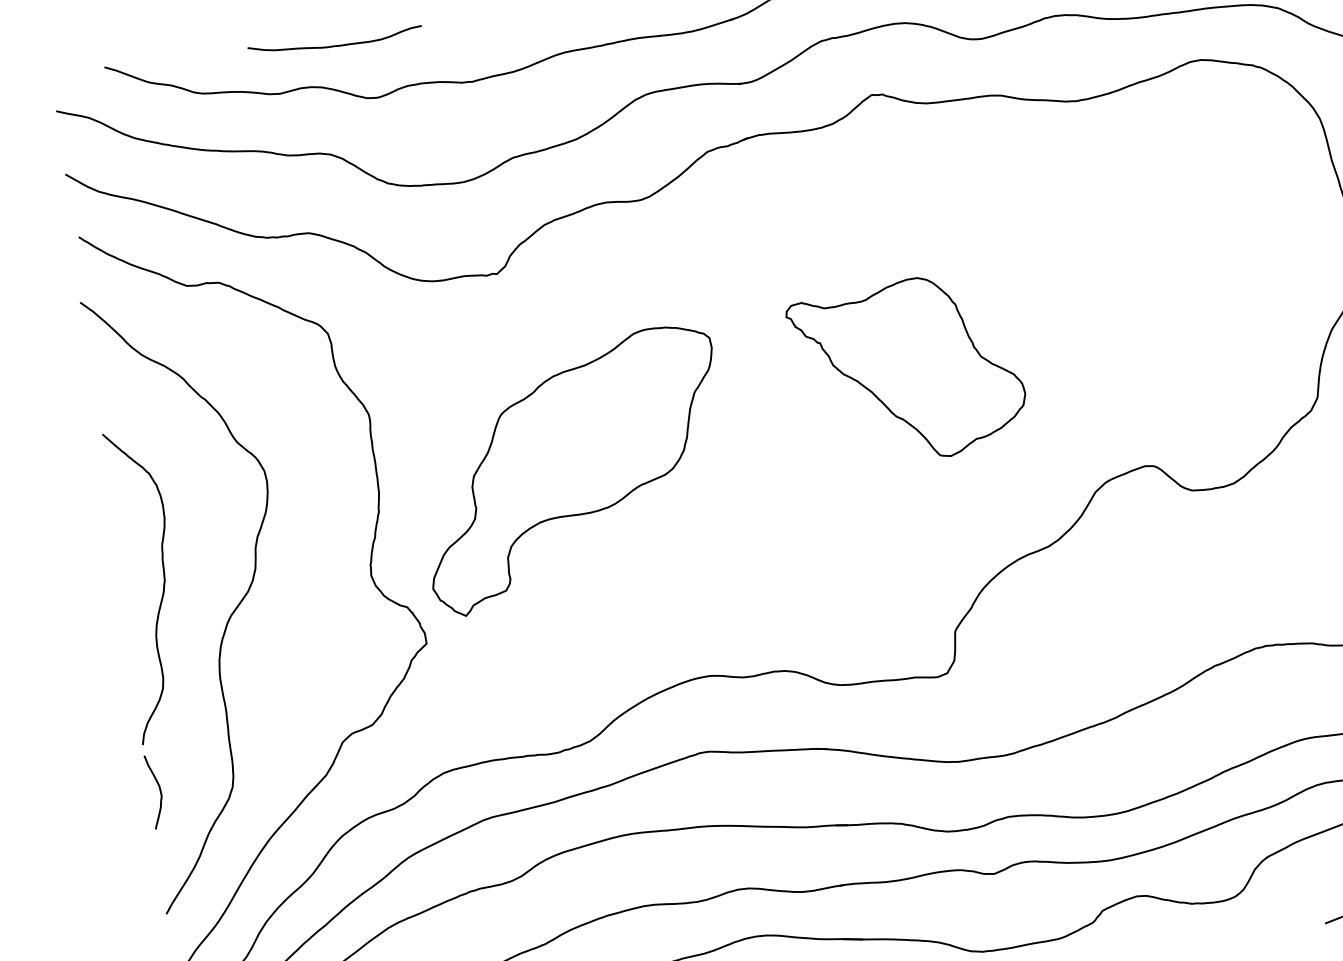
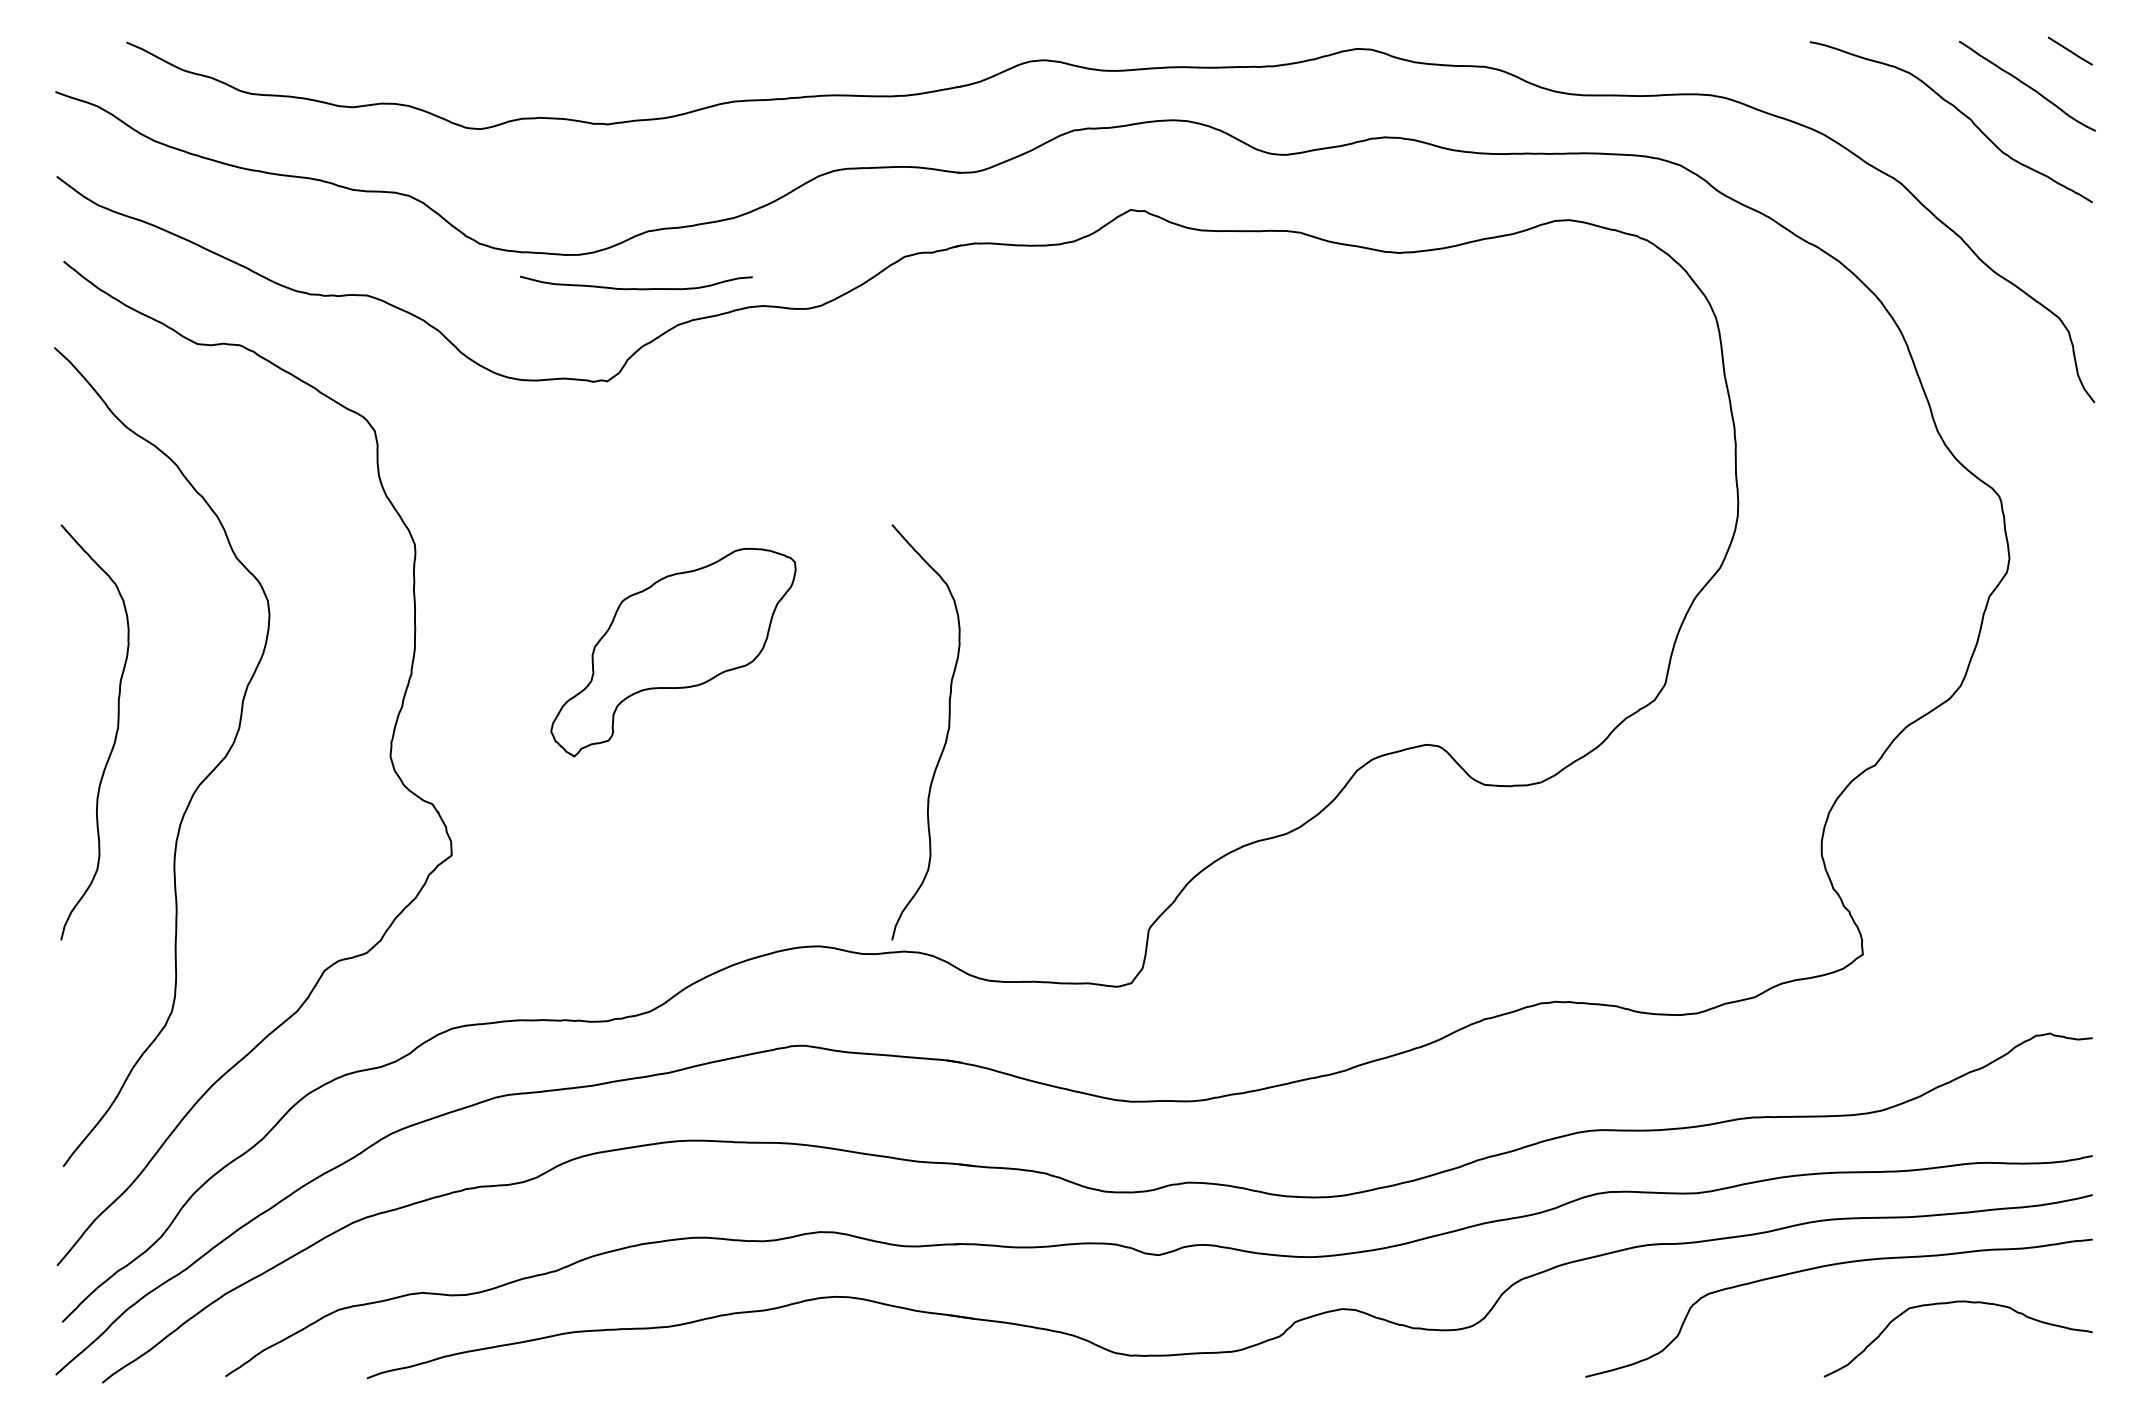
curve: (335, 45) -> (636, 288), moved
part: (907, 370) -> (1130, 578), removed
part: (572, 470) -> (673, 652), size x0.6
curve: (784, 508) -> (945, 738), added
curve: (159, 790) -> (75, 1003), removed

